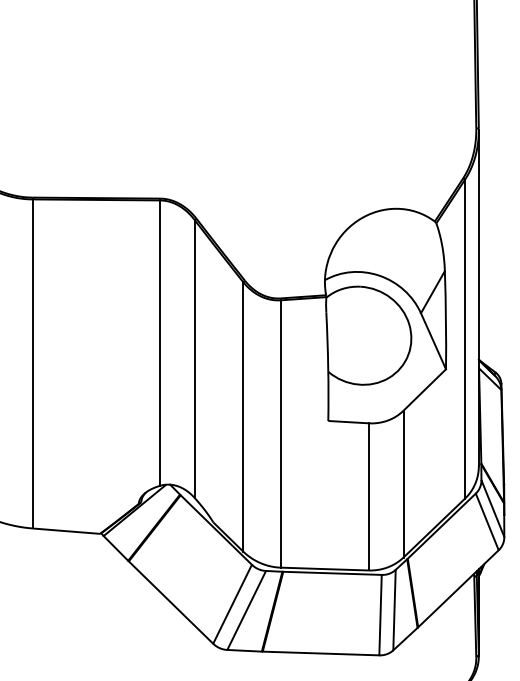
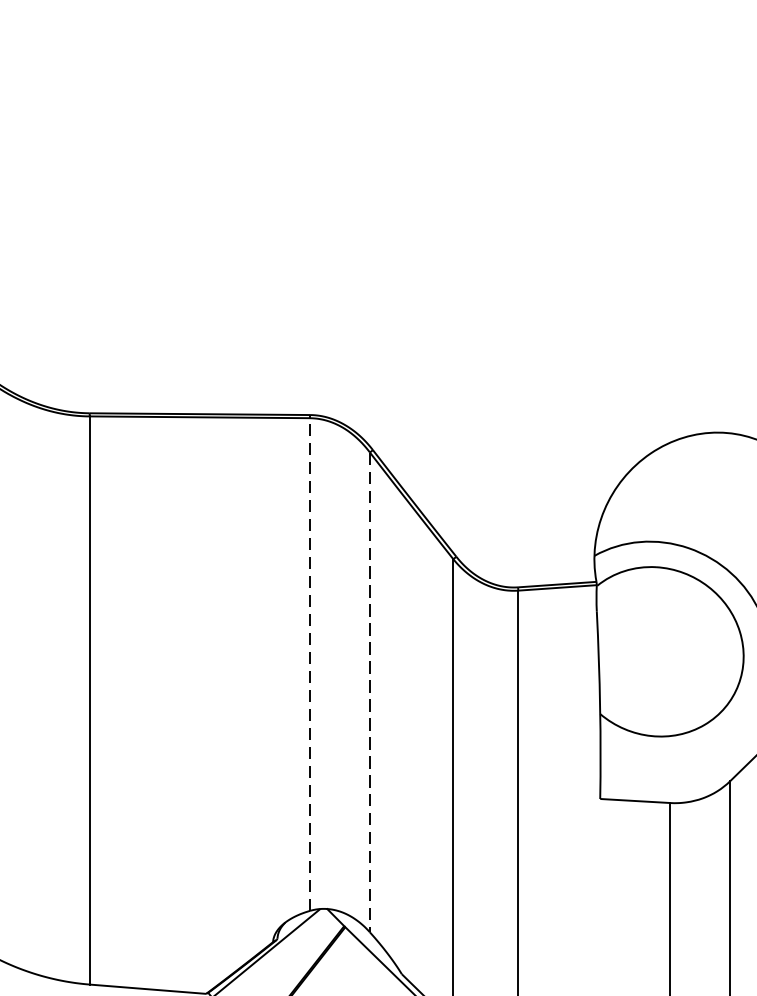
line: (160, 343) -> (310, 665), solid -> dashed
line: (194, 359) -> (369, 692), solid -> dashed

